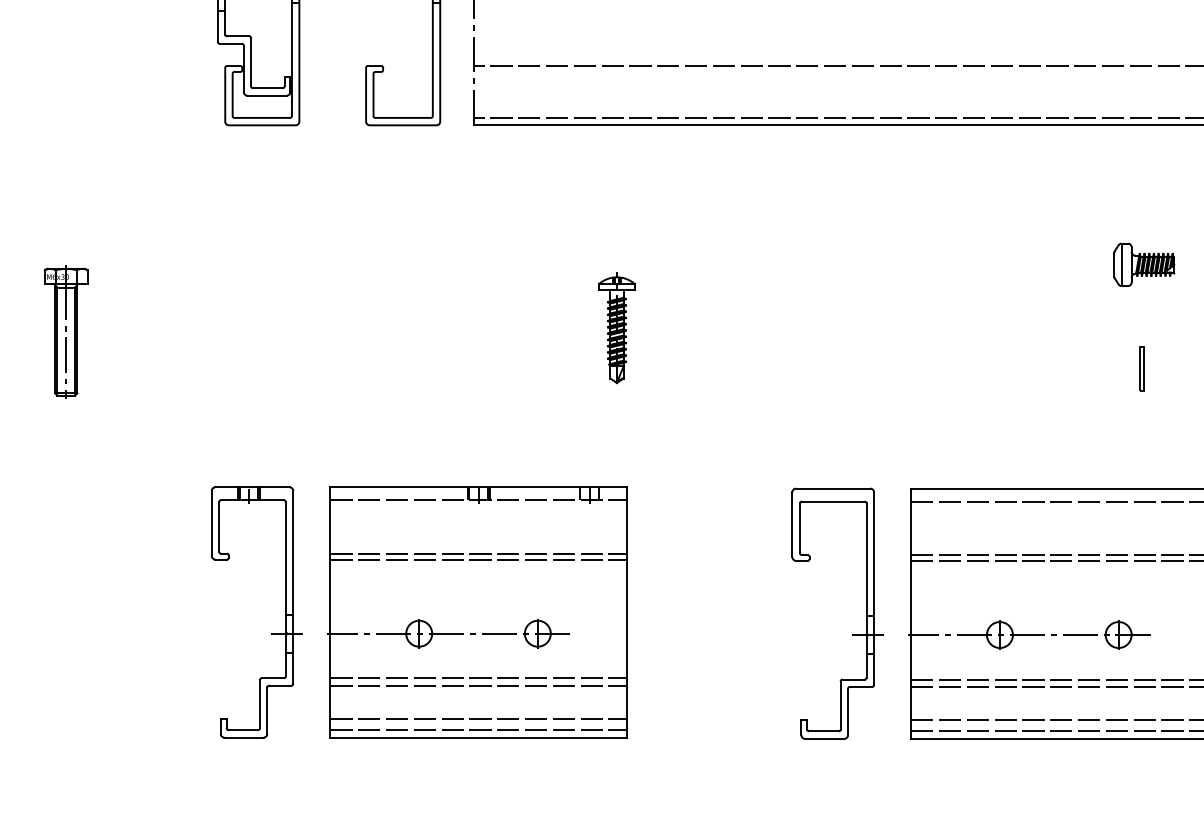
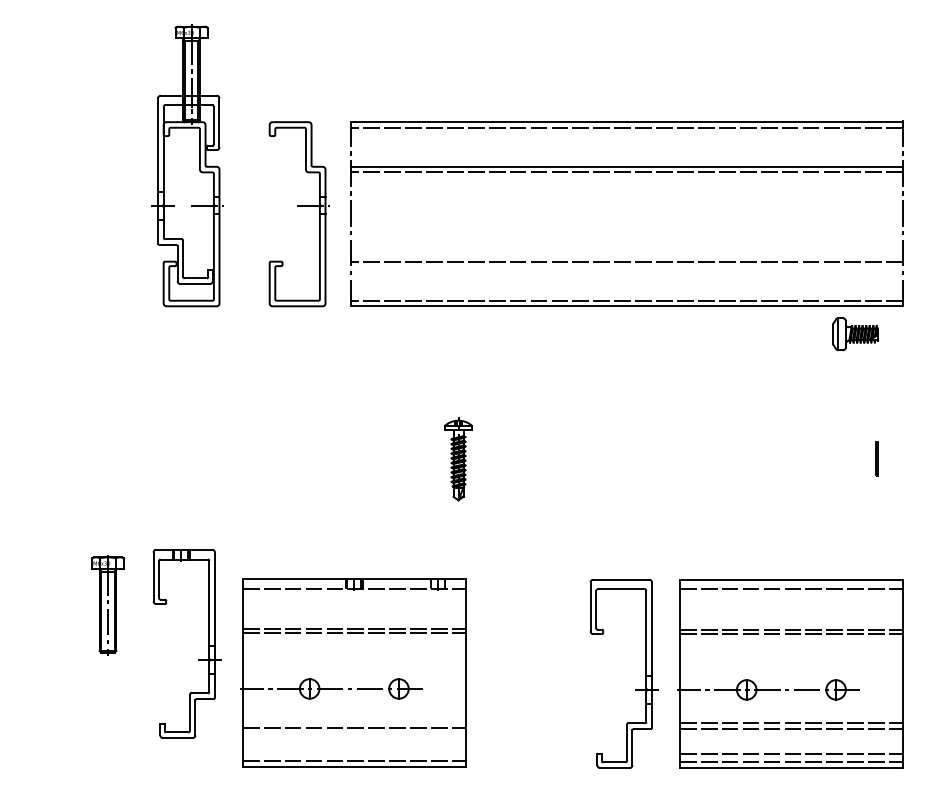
part: (1144, 265) -> (855, 334), moved
part: (65, 332) -> (107, 605), moved
line: (1141, 368) -> (876, 458), moved
part: (271, 633) -> (198, 659), moved
line: (478, 678) -> (354, 722), removed
line: (478, 719) -> (354, 753), removed

